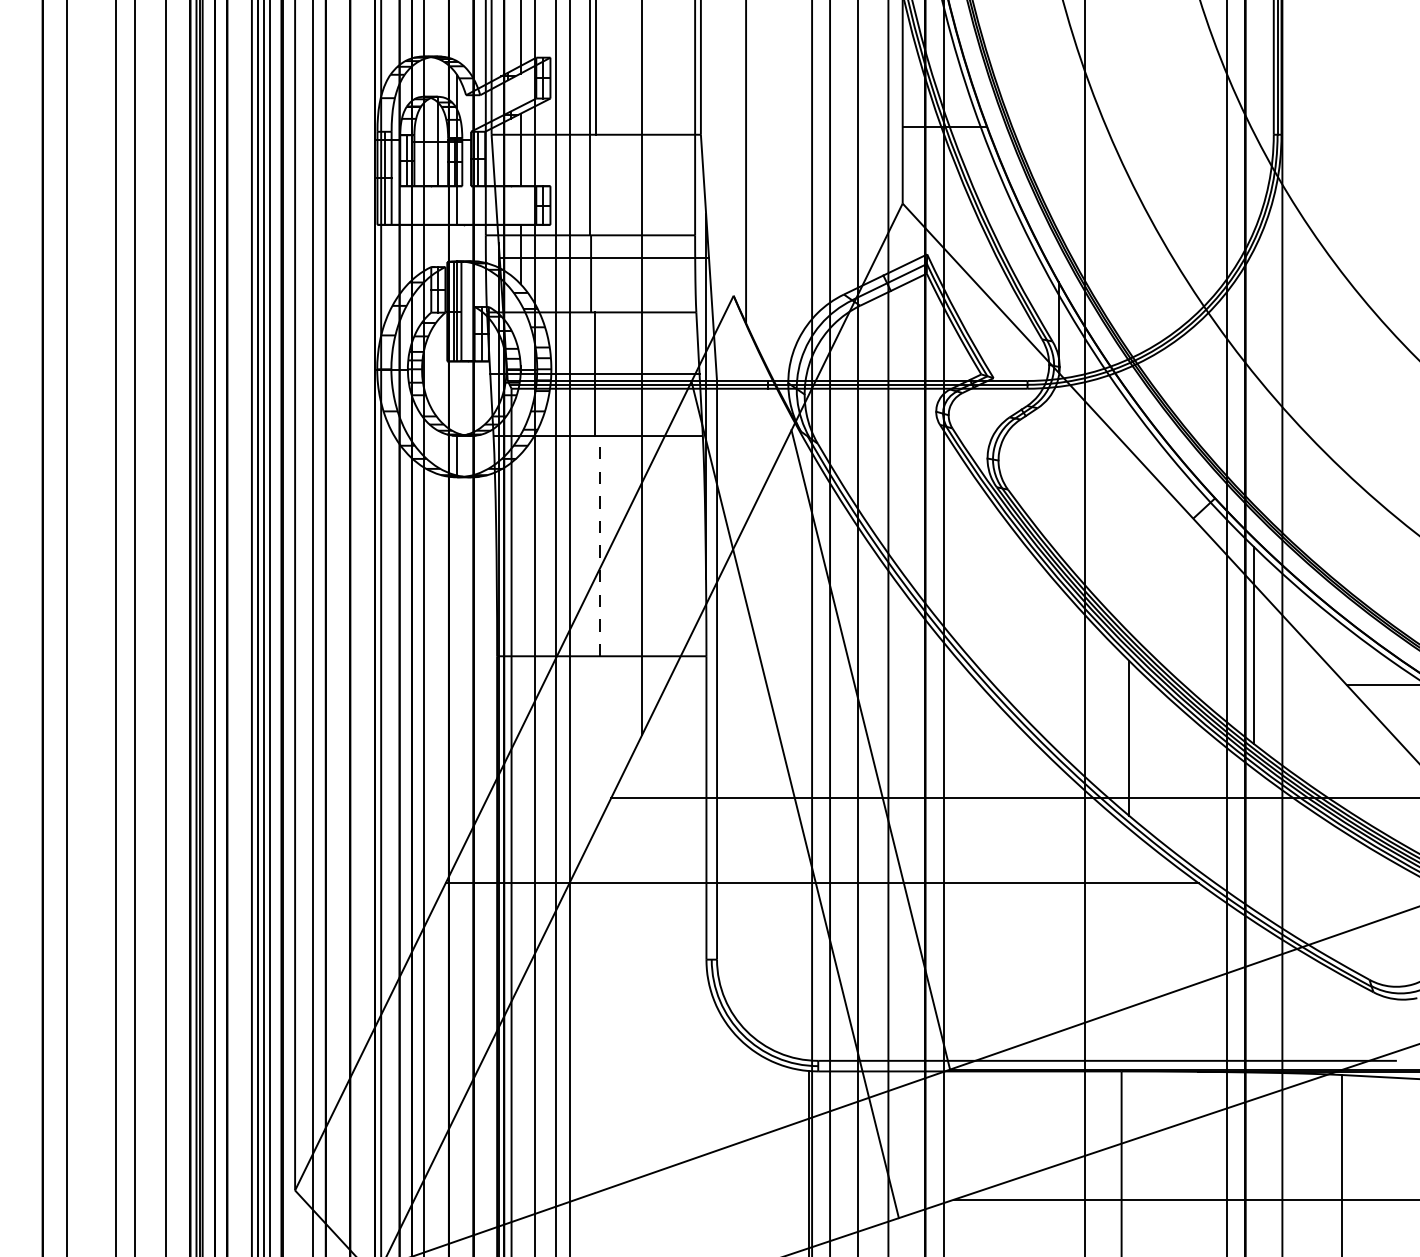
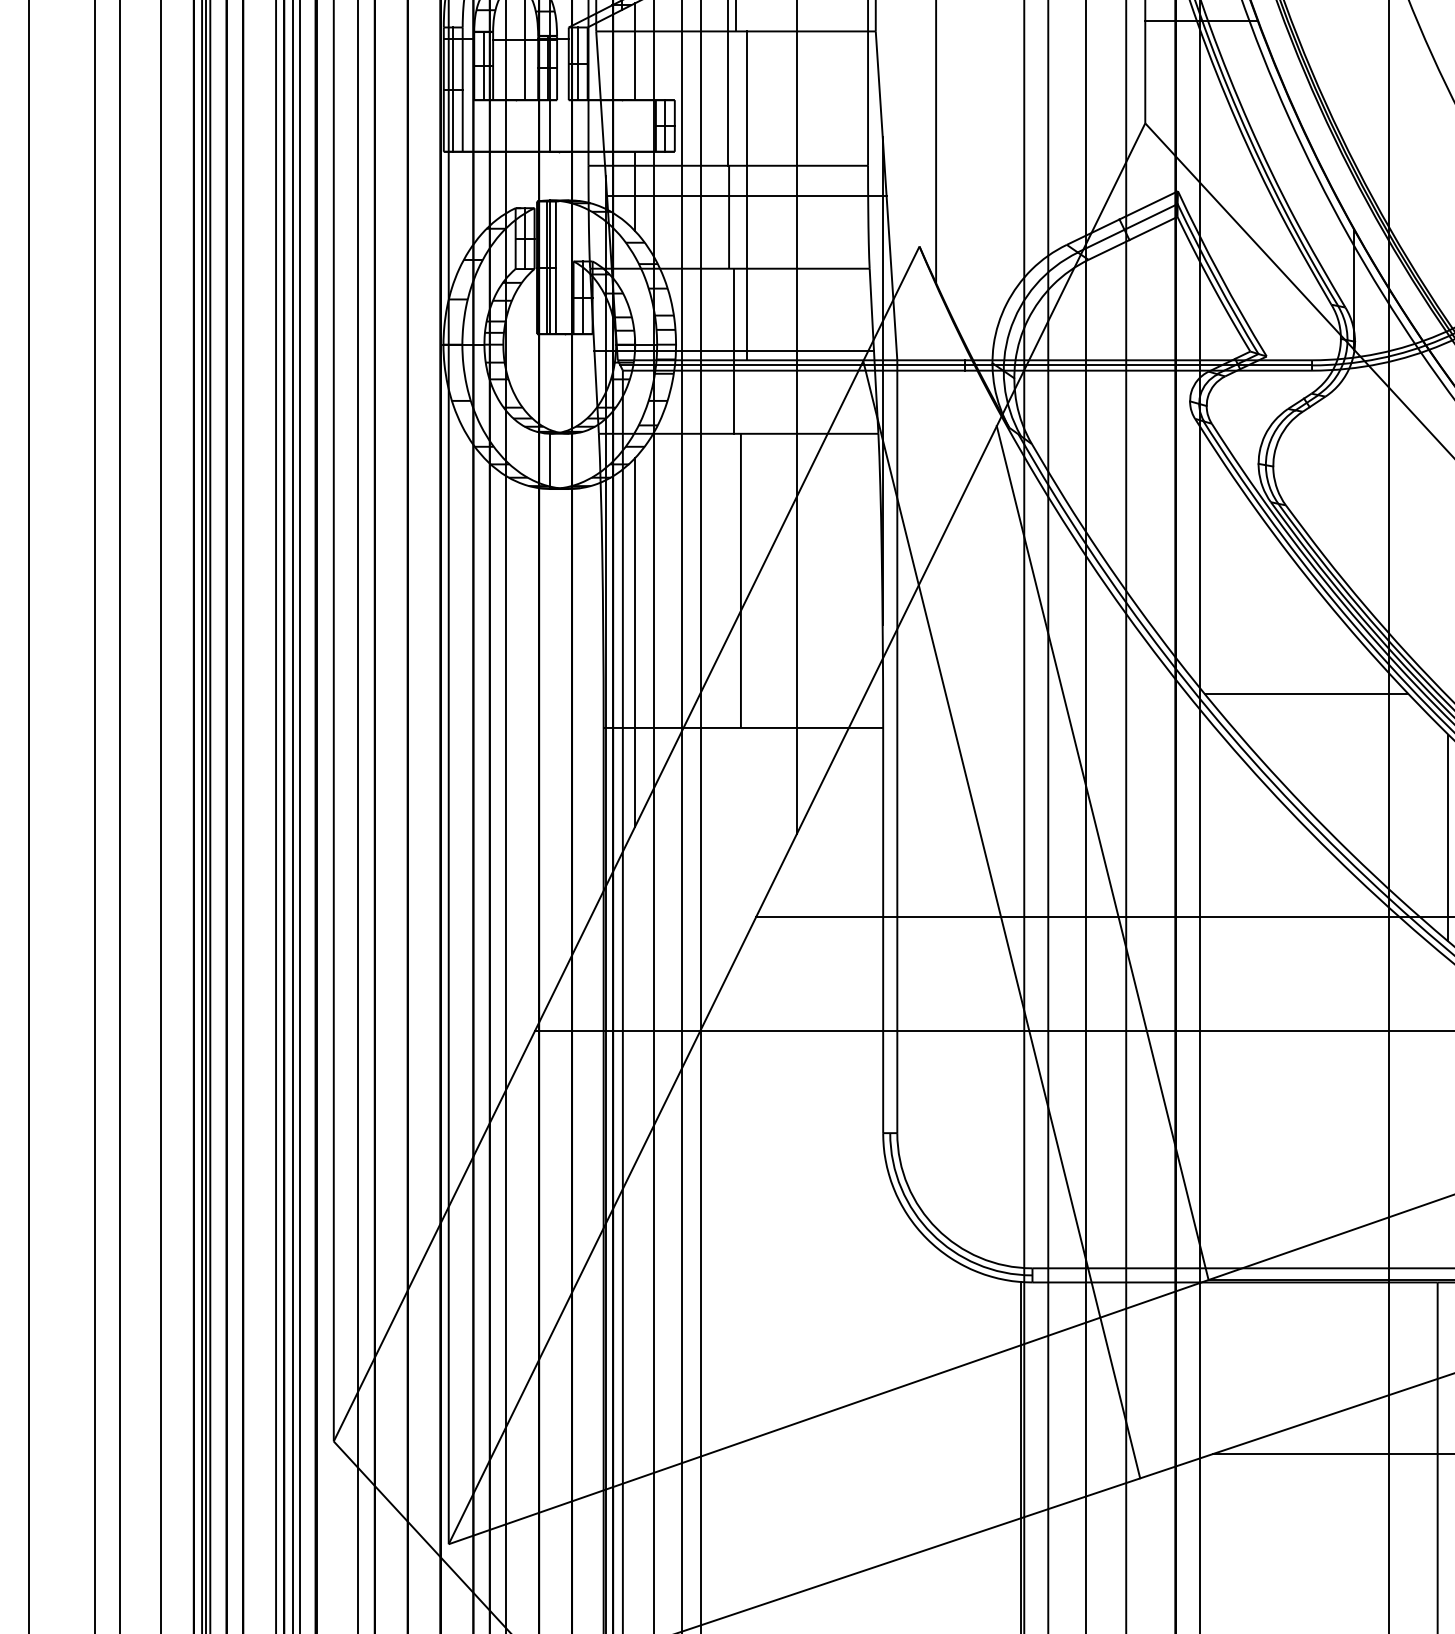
line: (604, 257) -> (747, 195), added
arc: (599, 542) -> (740, 576), dashed -> solid
line: (520, 592) -> (634, 642), added
line: (1023, 630) -> (1306, 693), added

